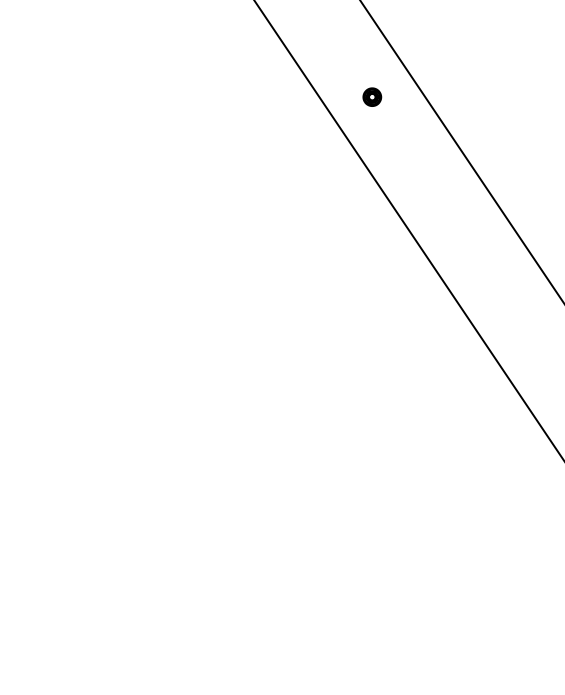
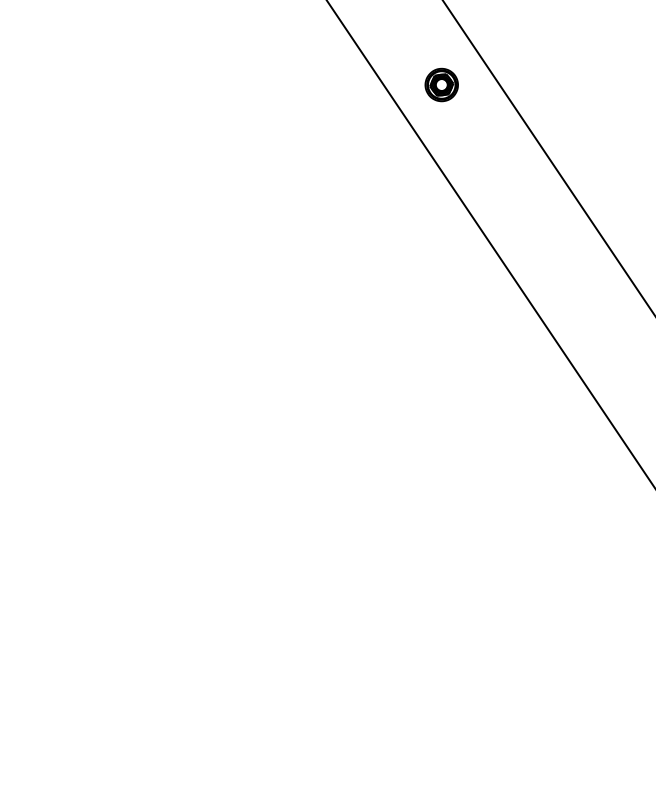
part: (372, 96) -> (441, 84), size x1.67

